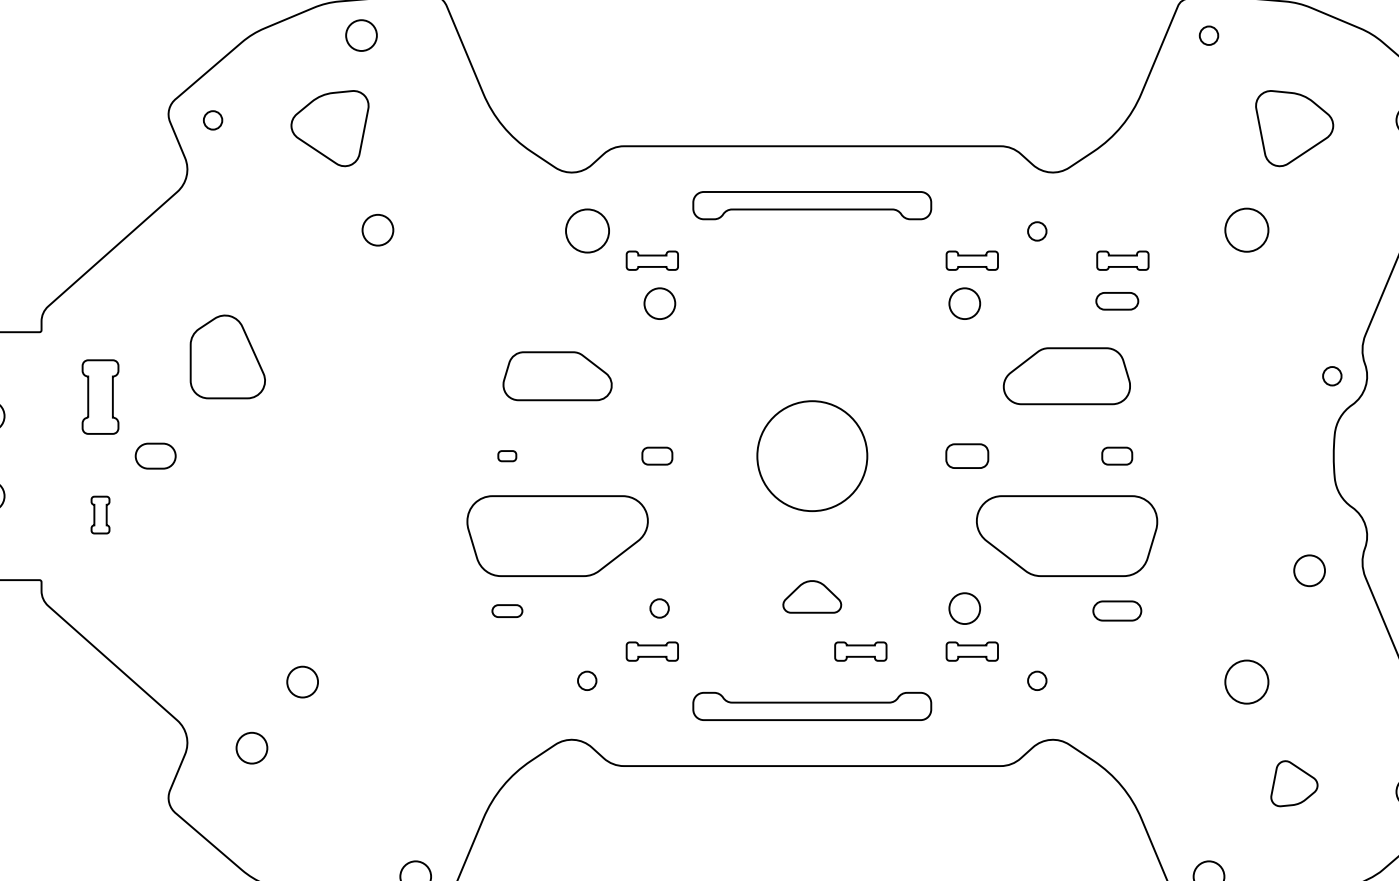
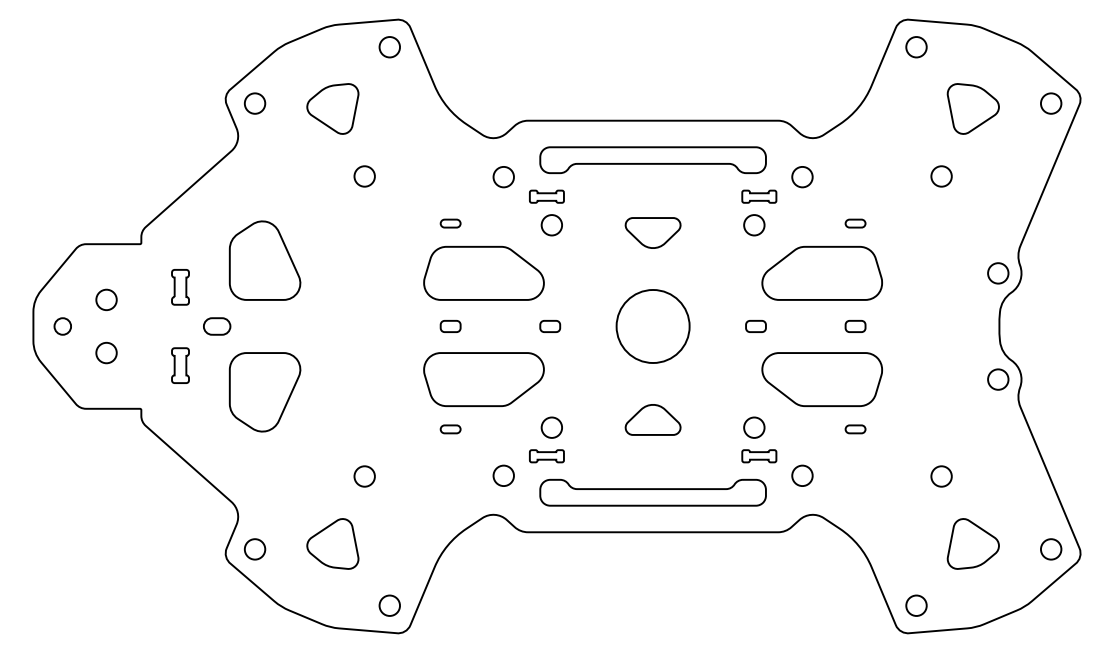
circle: (361, 35) -> (389, 47), moved
circle: (1209, 35) -> (916, 47), size x1.67
circle: (213, 120) -> (255, 103), size x1.67
part: (811, 204) -> (652, 159), size x1.43
circle: (1246, 230) -> (941, 176), size x0.71
circle: (586, 231) -> (503, 177), size x0.71
circle: (1037, 231) -> (802, 177), size x1.67
part: (1123, 260) -> (859, 196), removed
part: (507, 301) -> (450, 223), added
part: (1117, 301) -> (855, 223), size x0.71
part: (811, 314) -> (652, 232), added
part: (227, 356) -> (264, 260), size x1.43
part: (556, 376) -> (483, 273), size x1.67
part: (1065, 376) -> (821, 273), size x1.43
circle: (1332, 376) -> (998, 273), size x1.67
part: (100, 397) -> (180, 287), size x0.71
part: (507, 456) -> (450, 326), size x1.67
part: (966, 456) -> (755, 326), size x0.71
part: (100, 514) -> (180, 365), size x1.43
part: (227, 555) -> (264, 392), added
circle: (1309, 570) -> (998, 379), moved
part: (811, 596) -> (652, 419), size x1.43
circle: (659, 608) -> (551, 427), size x1.67
part: (1117, 611) -> (855, 429), size x0.62
part: (861, 651) -> (685, 456), removed
circle: (586, 680) -> (503, 475), size x1.67
circle: (1037, 680) -> (802, 475), size x1.67
circle: (302, 682) -> (364, 476), moved
circle: (1246, 682) -> (941, 476), size x0.71
part: (811, 706) -> (652, 492), size x1.43
circle: (252, 748) -> (255, 549), moved
part: (329, 783) -> (332, 543), added
part: (1293, 783) -> (972, 543), size x1.67

